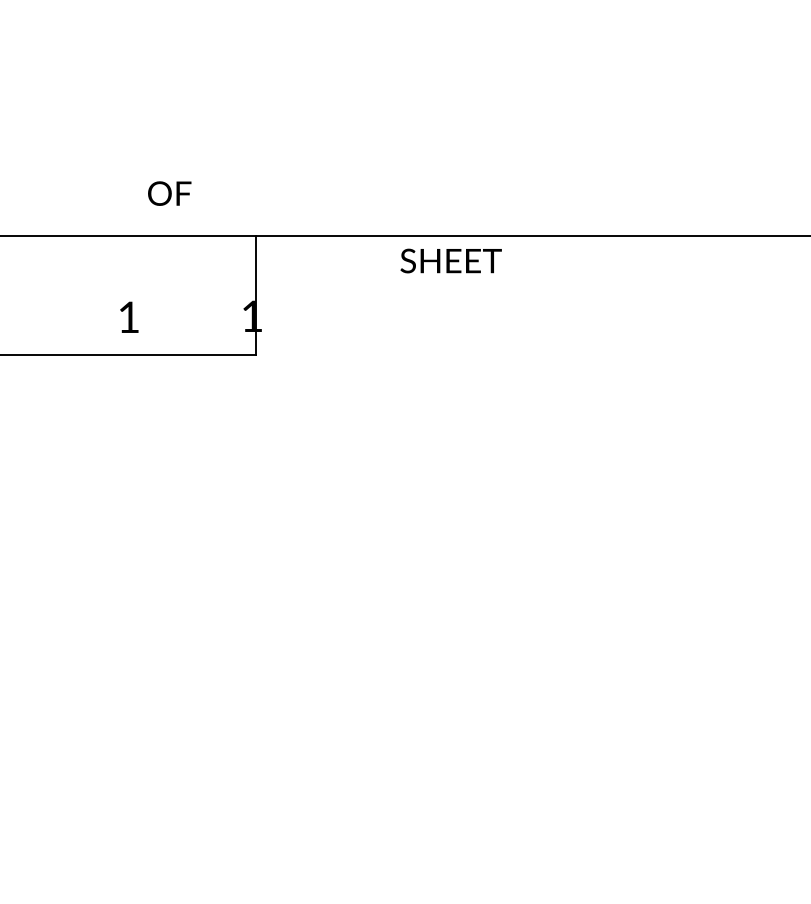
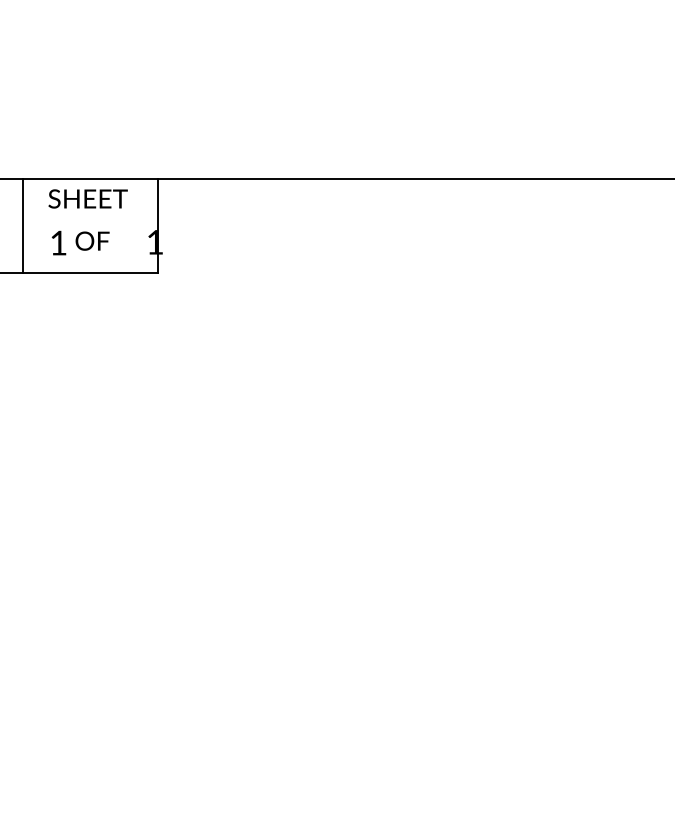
text: (169, 192) -> (92, 240), moved
text: (450, 260) -> (87, 198), moved
line: (82, 294) -> (22, 225), added

